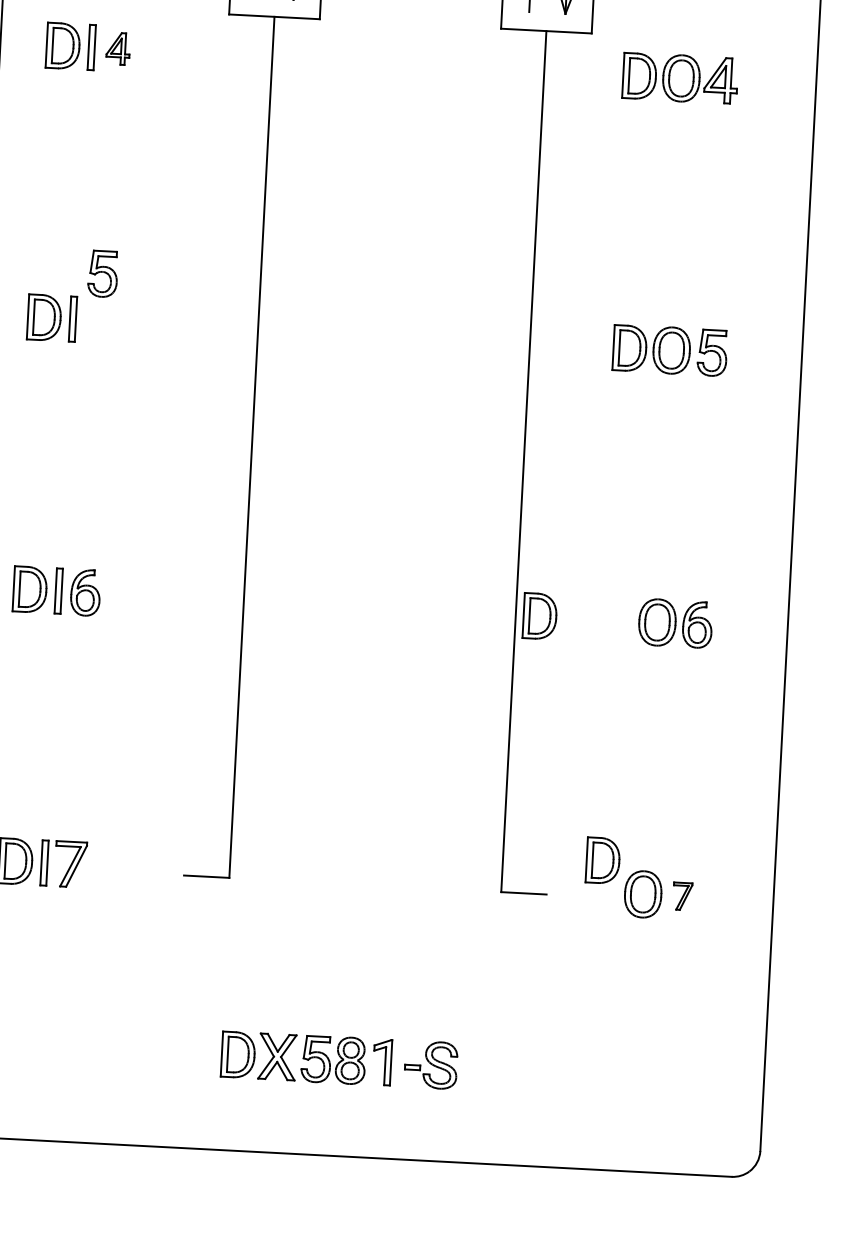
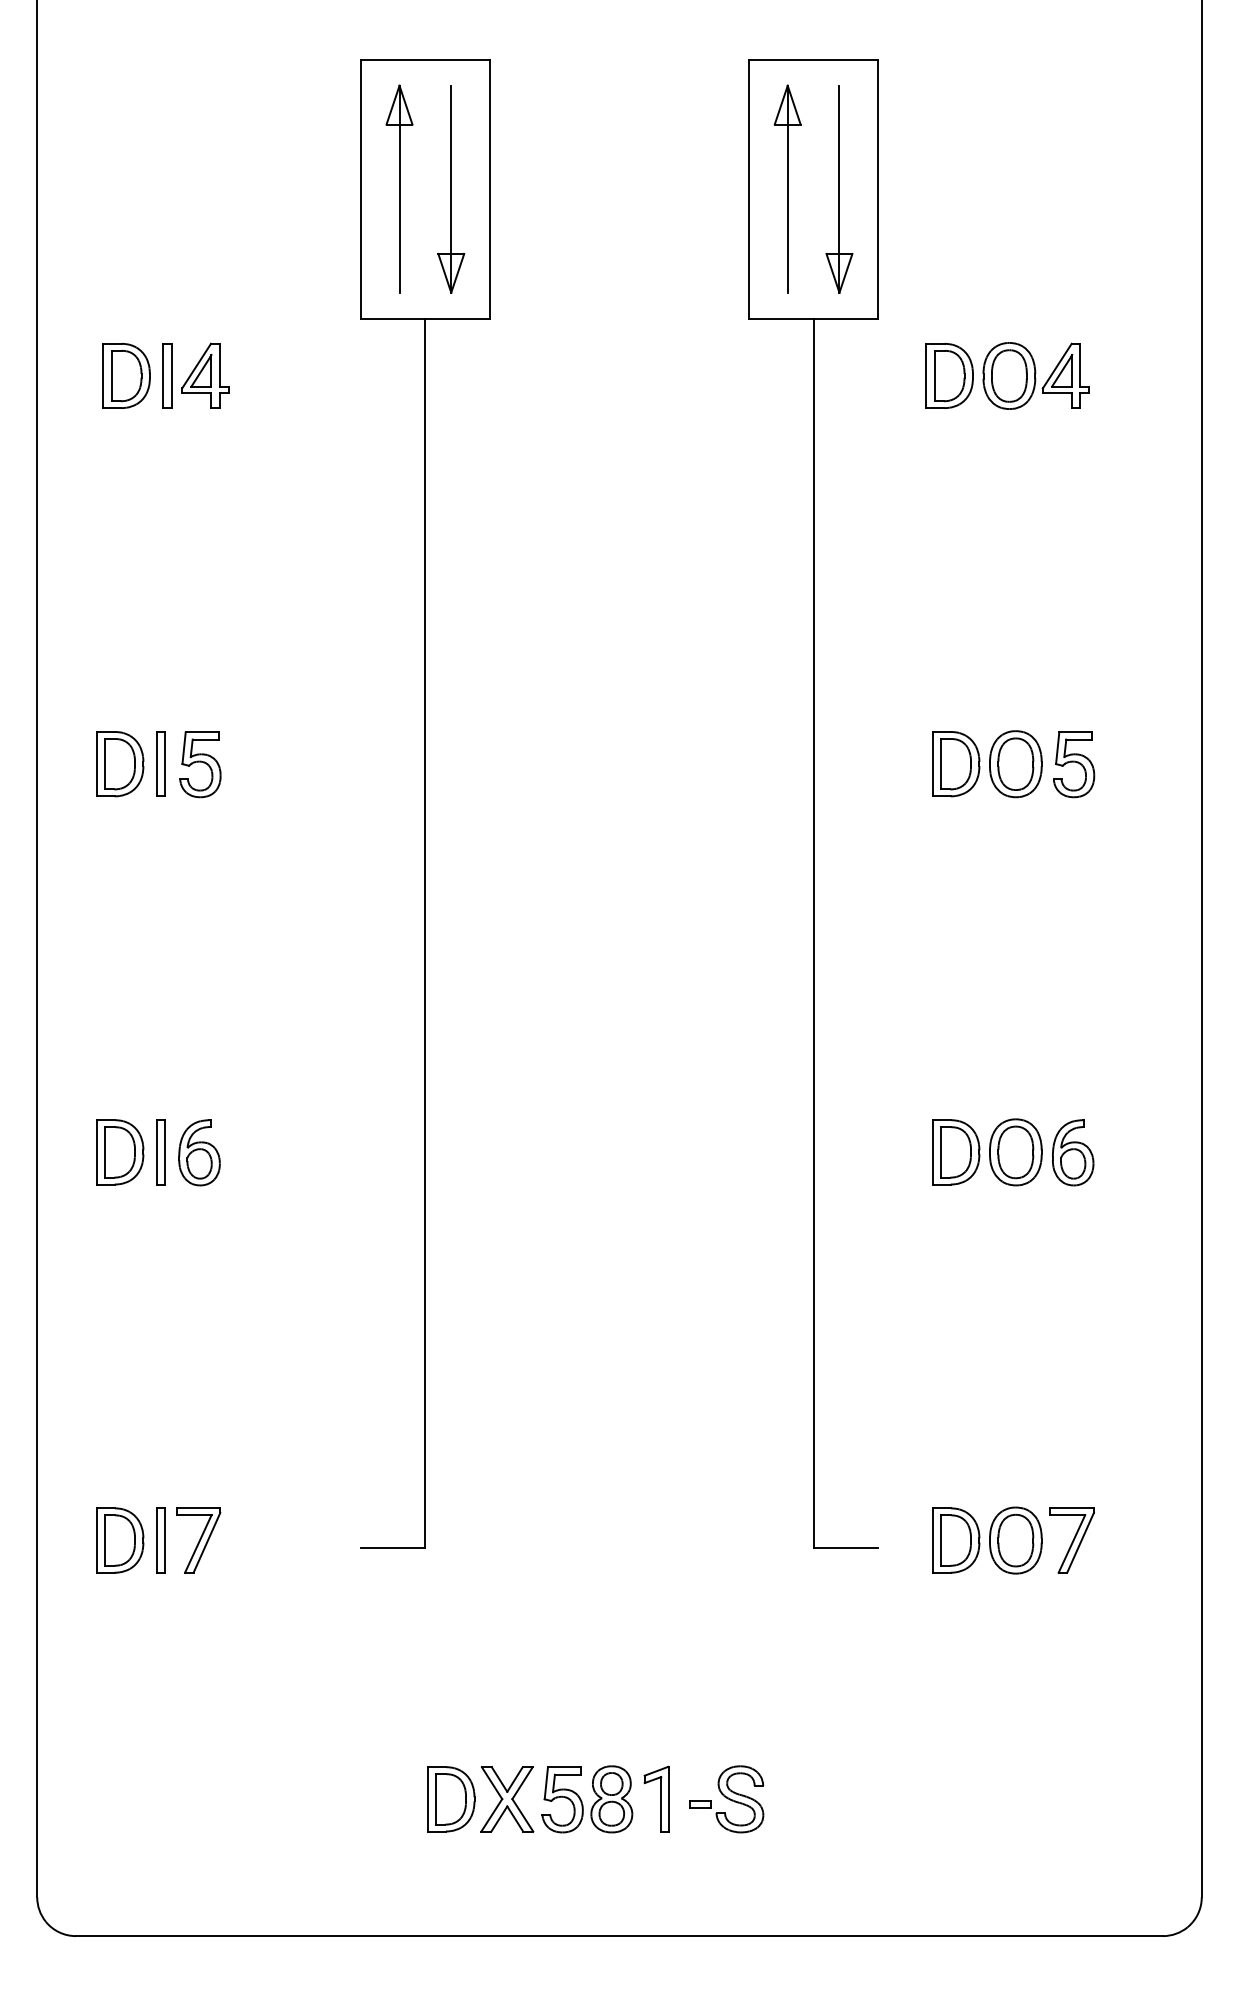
part: (118, 48) -> (205, 375), size x1.43
part: (103, 273) -> (200, 764), moved
part: (540, 616) -> (956, 1152), moved
part: (603, 860) -> (956, 1540), moved
part: (682, 896) -> (1071, 1540), size x1.67

